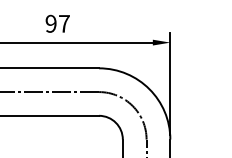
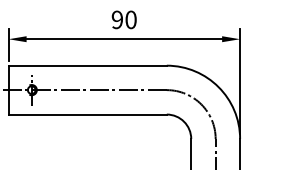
text: (63, 23) -> (130, 19), 97 -> 90

